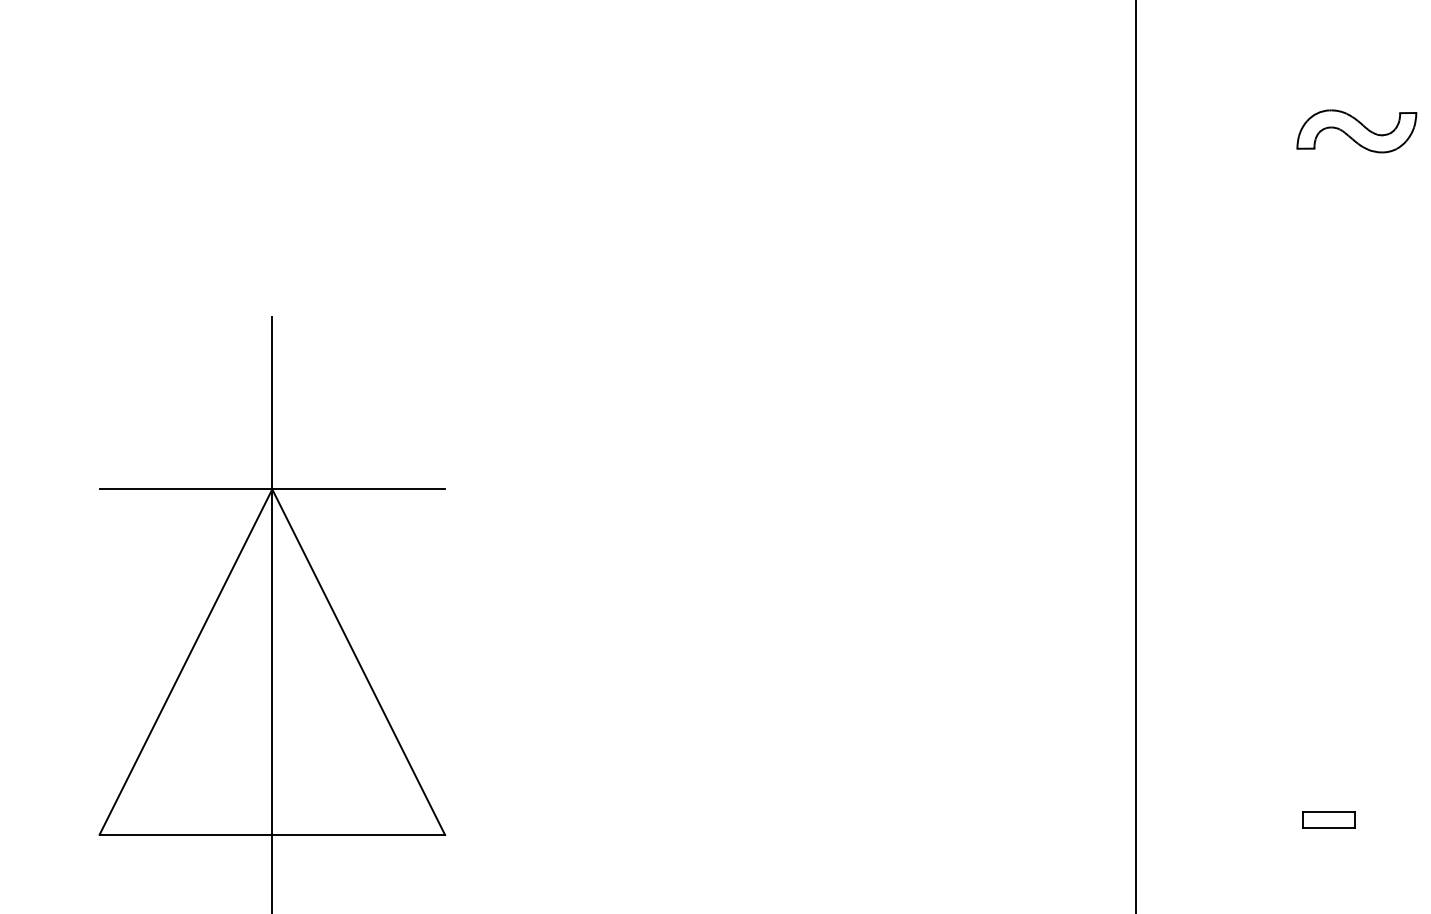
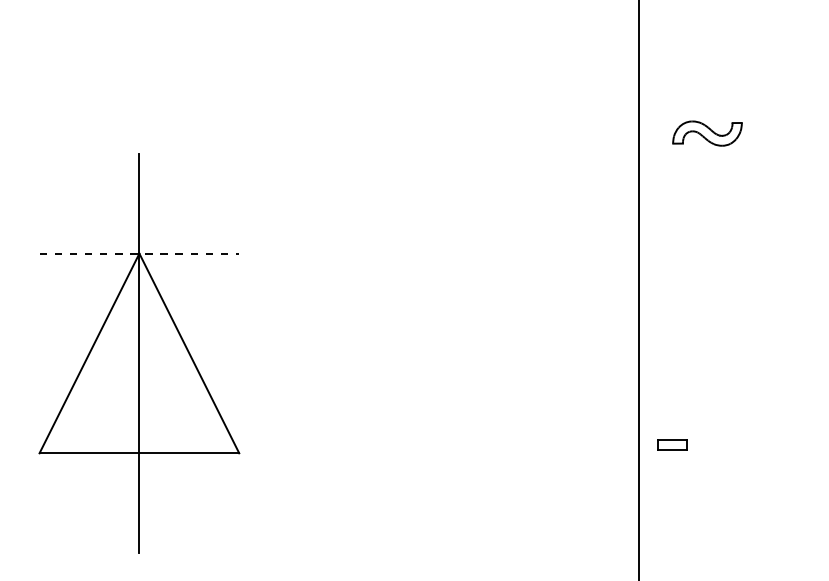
part: (1356, 131) -> (707, 133), moved
line: (272, 489) -> (139, 253), solid -> dashed
part: (1329, 819) -> (672, 444), moved

